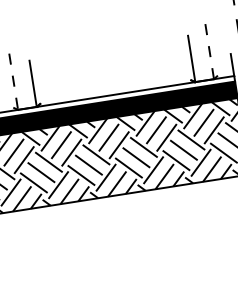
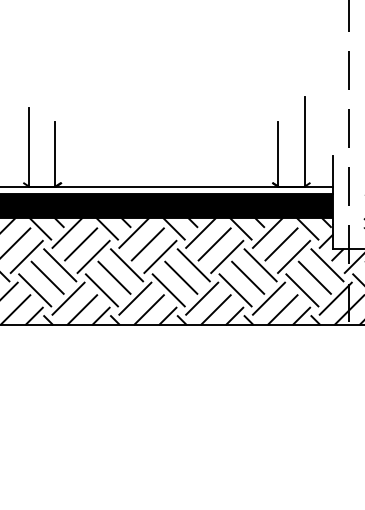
line: (208, 47) -> (304, 142), dashed -> solid
line: (13, 81) -> (29, 147), dashed -> solid

